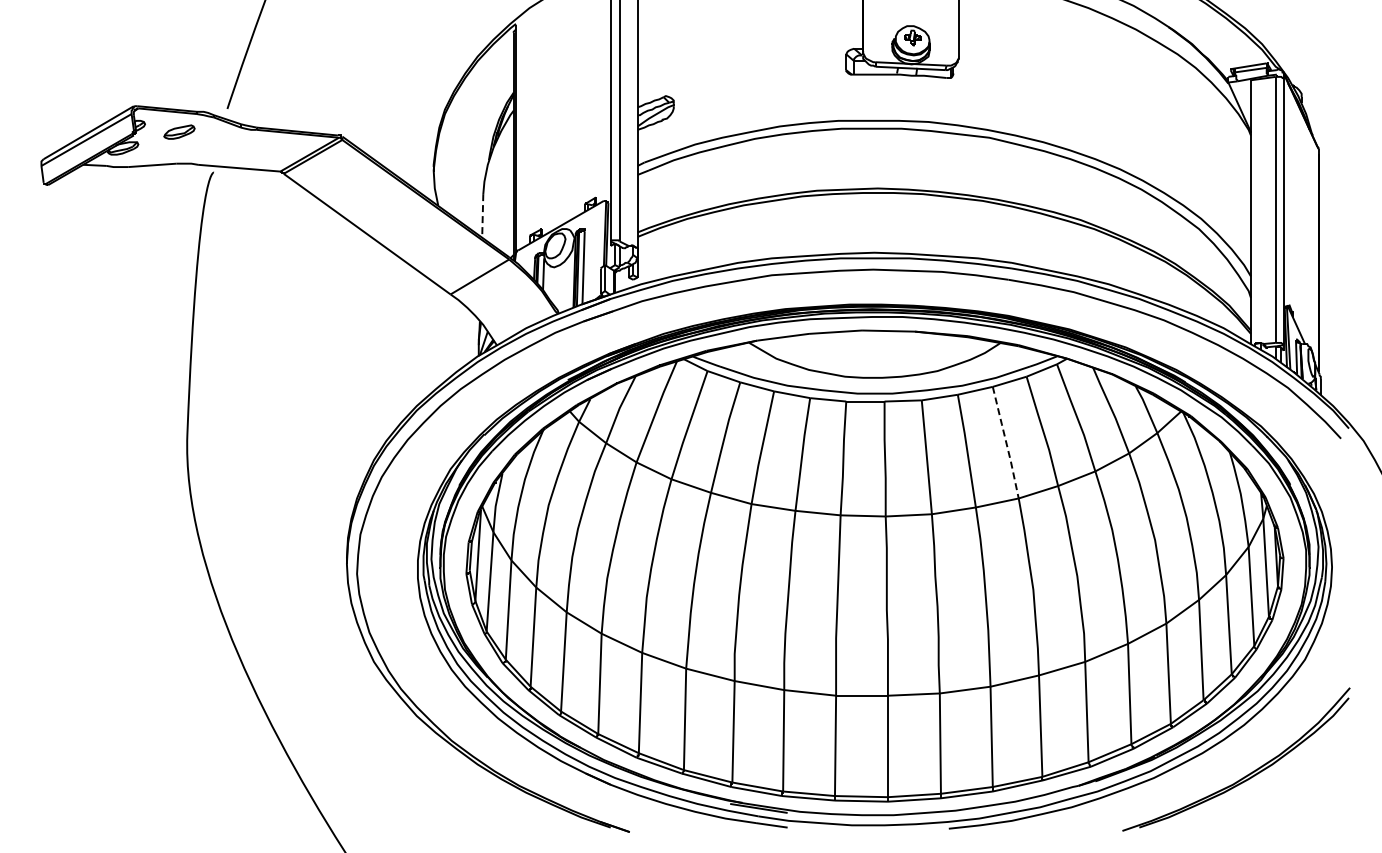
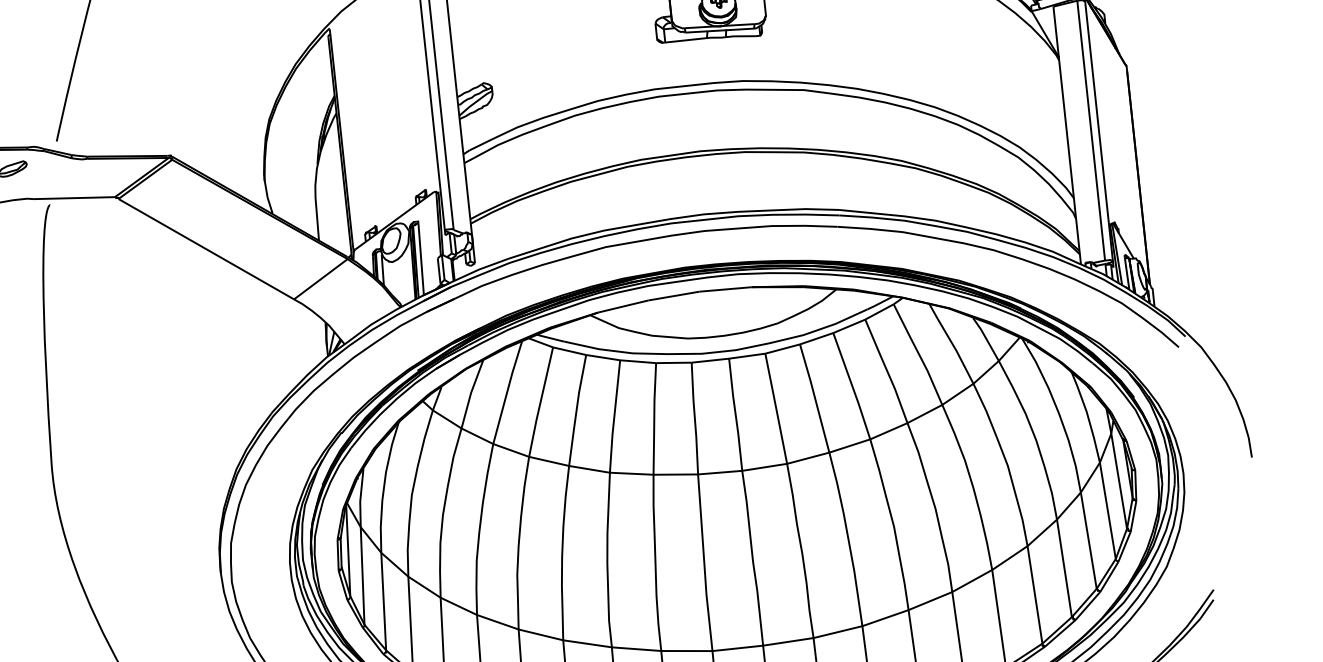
line: (482, 216) -> (317, 219), dashed -> solid
line: (1006, 443) -> (852, 386), dashed -> solid

